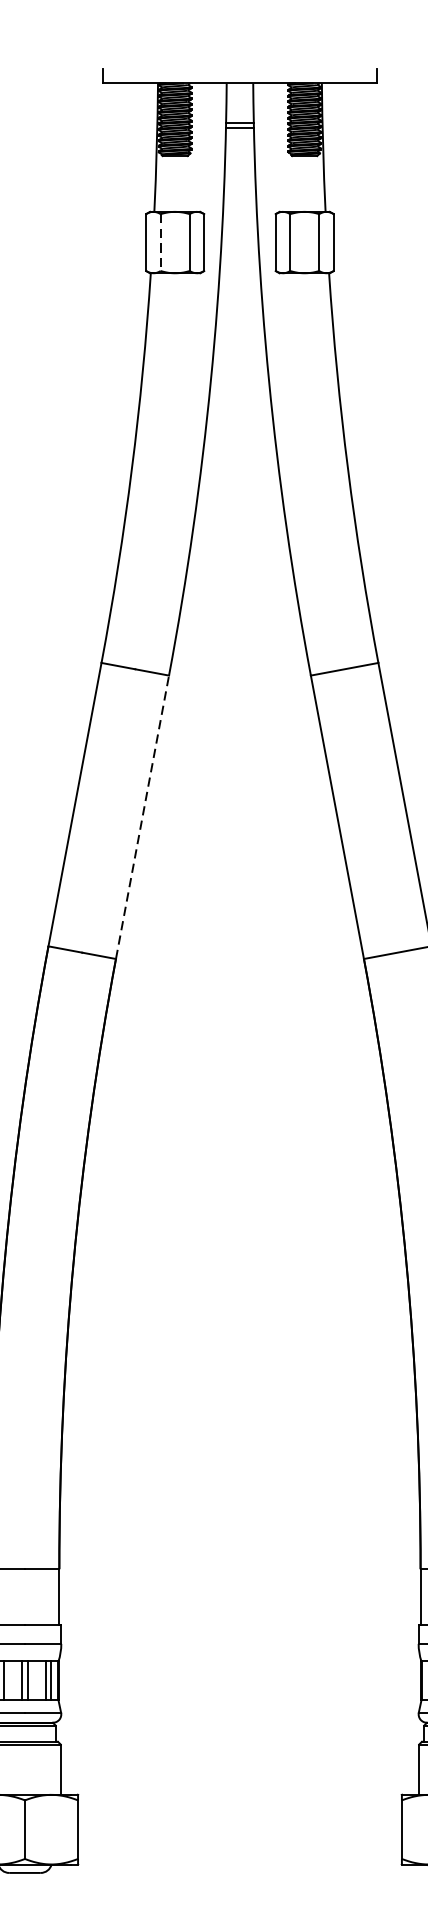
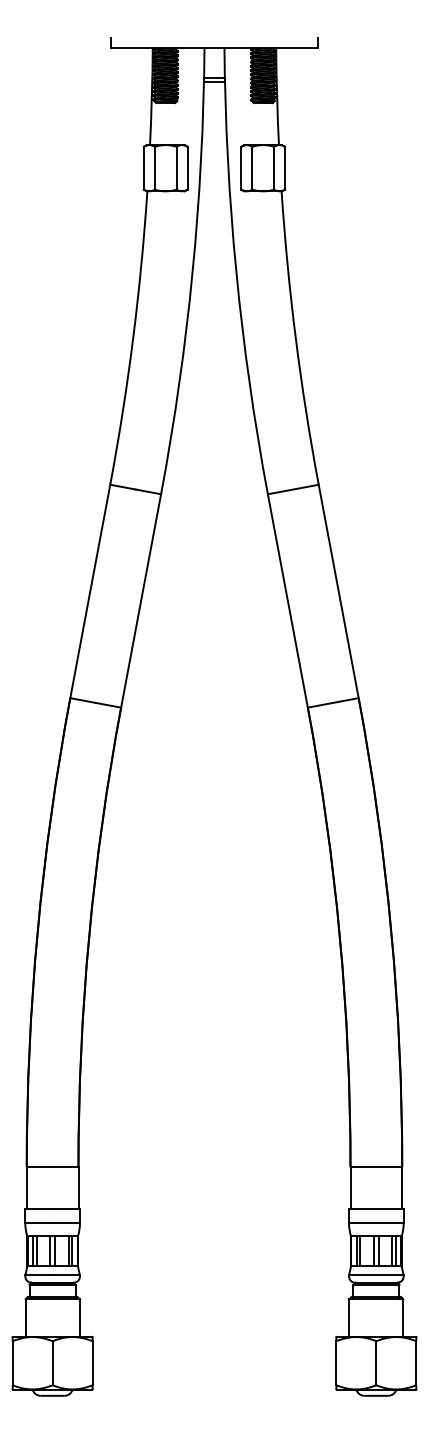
line: (160, 242) -> (154, 168), dashed -> solid
line: (143, 816) -> (141, 600), dashed -> solid

